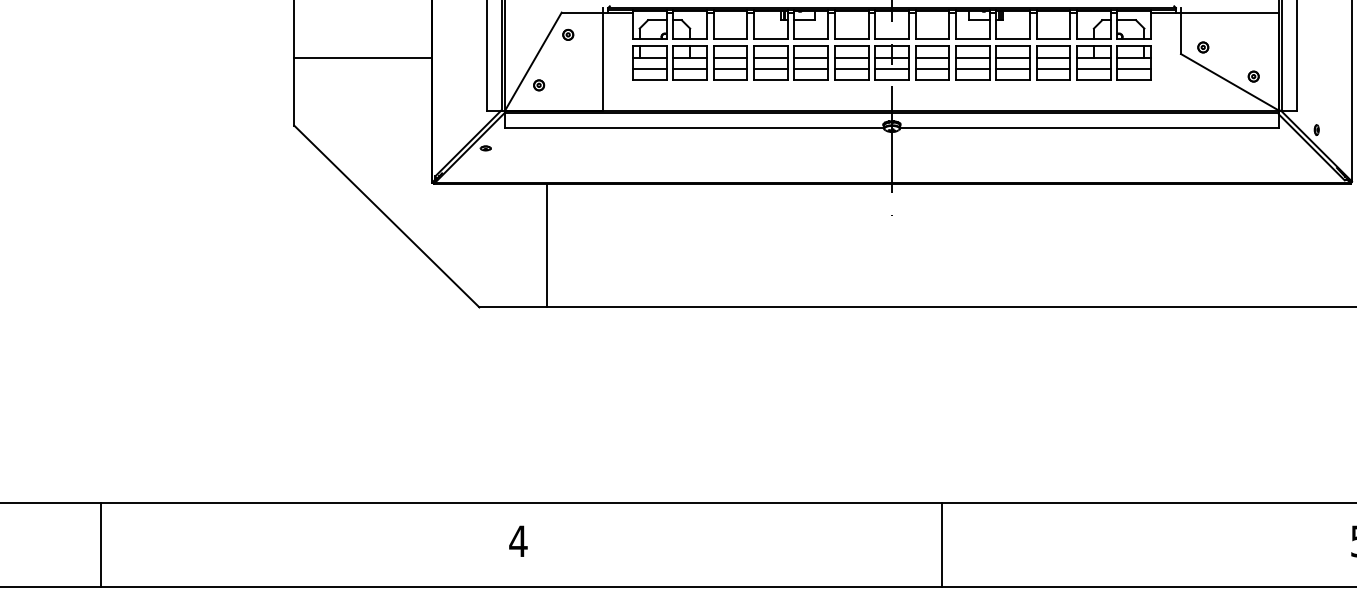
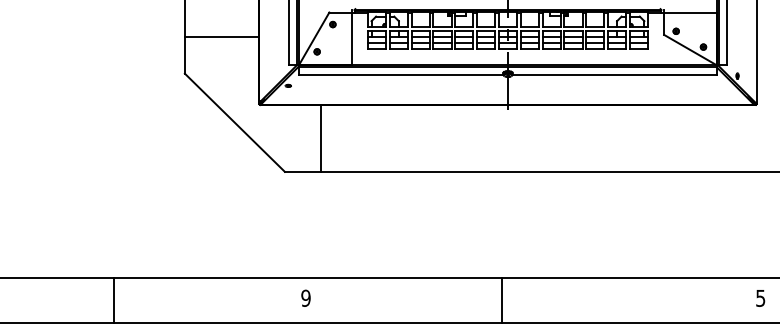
text: (517, 539) -> (305, 297), 4 -> 9
line: (101, 545) -> (114, 300), moved
line: (941, 545) -> (501, 300), moved

